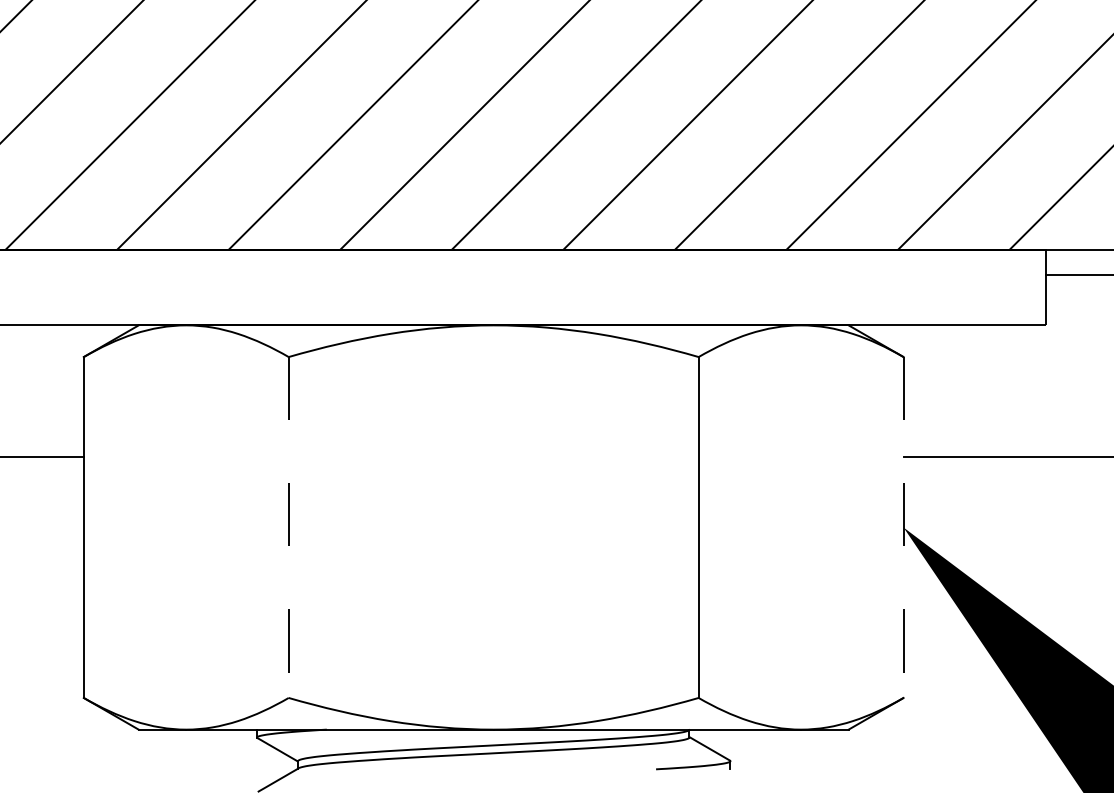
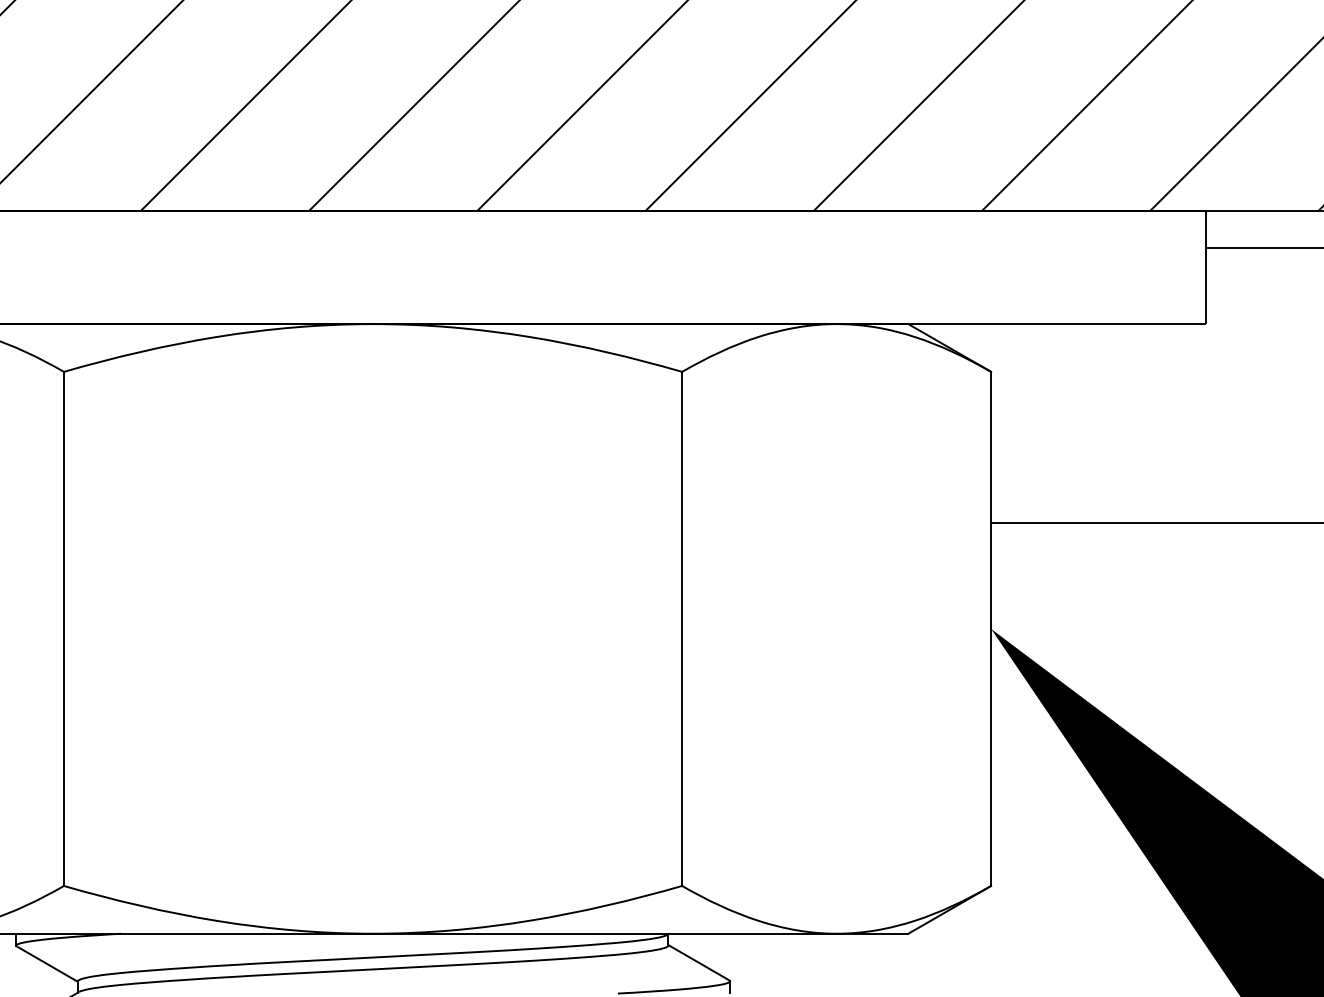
line: (288, 528) -> (63, 630), dashed -> solid
line: (903, 528) -> (991, 630), dashed -> solid

